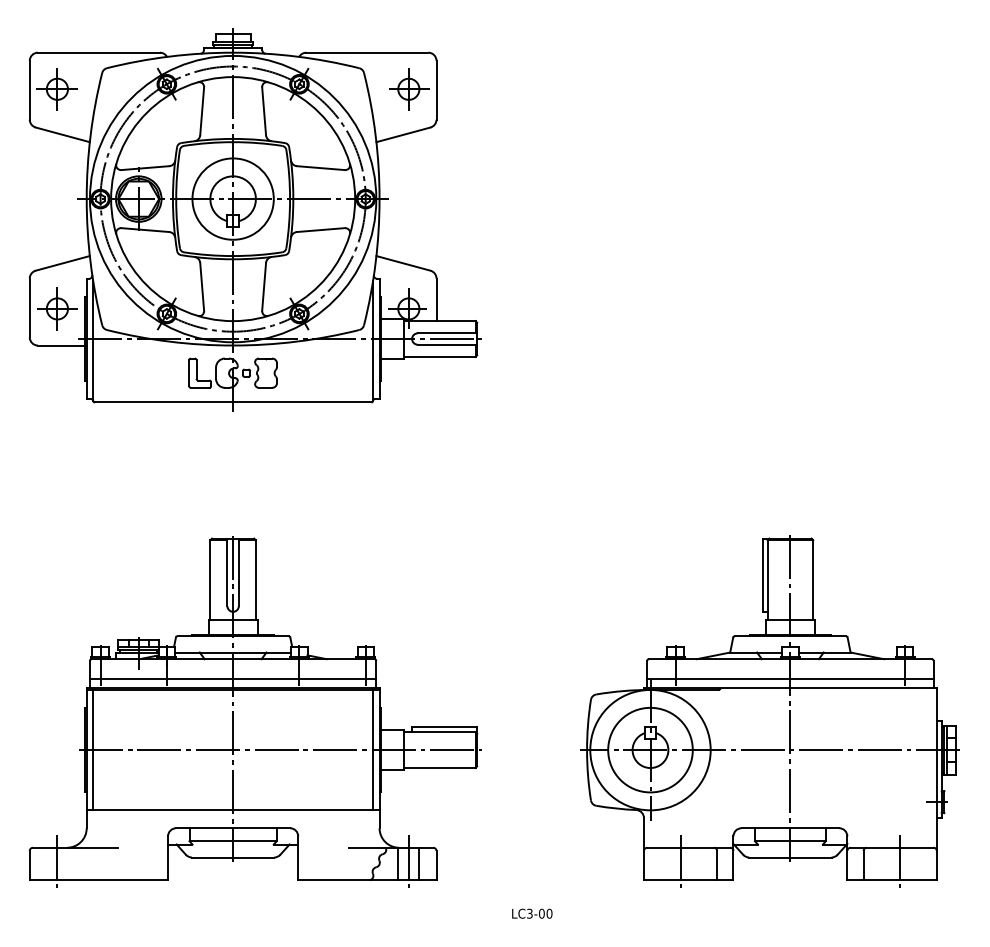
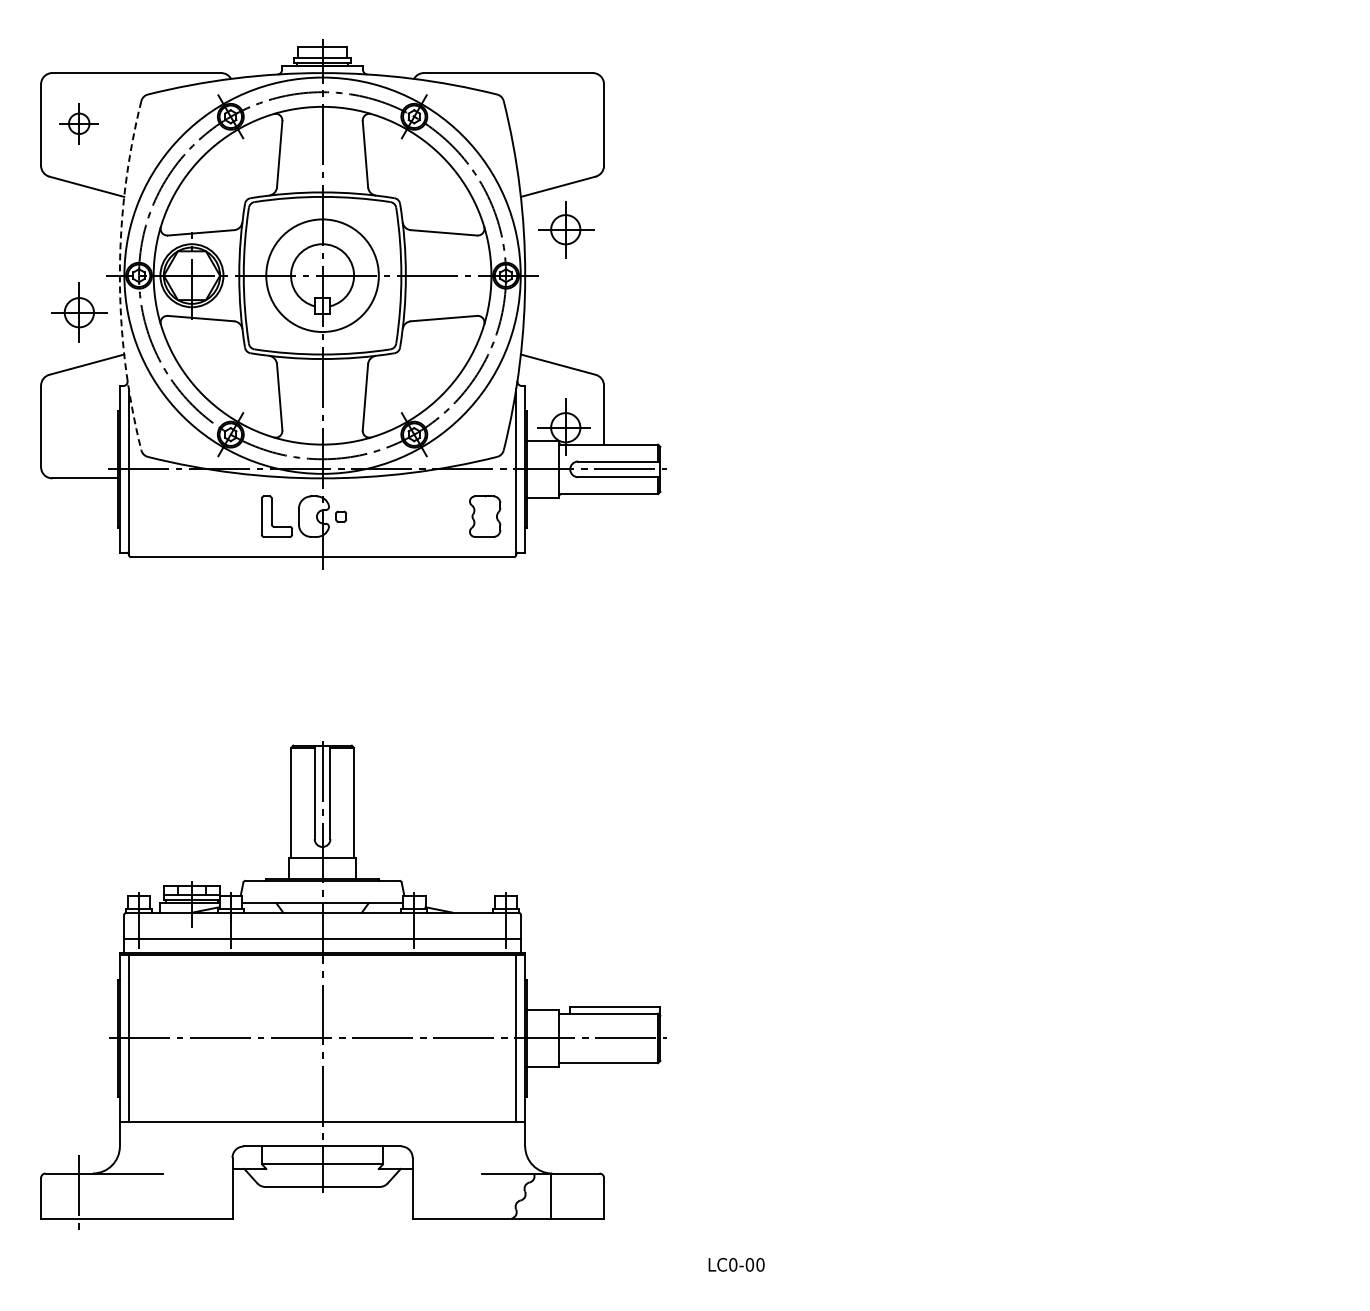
part: (56, 89) -> (78, 123), size x0.7
part: (409, 89) -> (566, 229), moved
arc: (86, 198) -> (119, 275), solid -> dashed
part: (57, 308) -> (79, 312), moved
part: (266, 373) -> (485, 516), moved
part: (769, 711) -> (1065, 984), removed
line: (408, 863) -> (565, 1195), removed
line: (419, 863) -> (580, 1195), removed
text: (530, 913) -> (733, 1264), LC3-00 -> LC0-00

